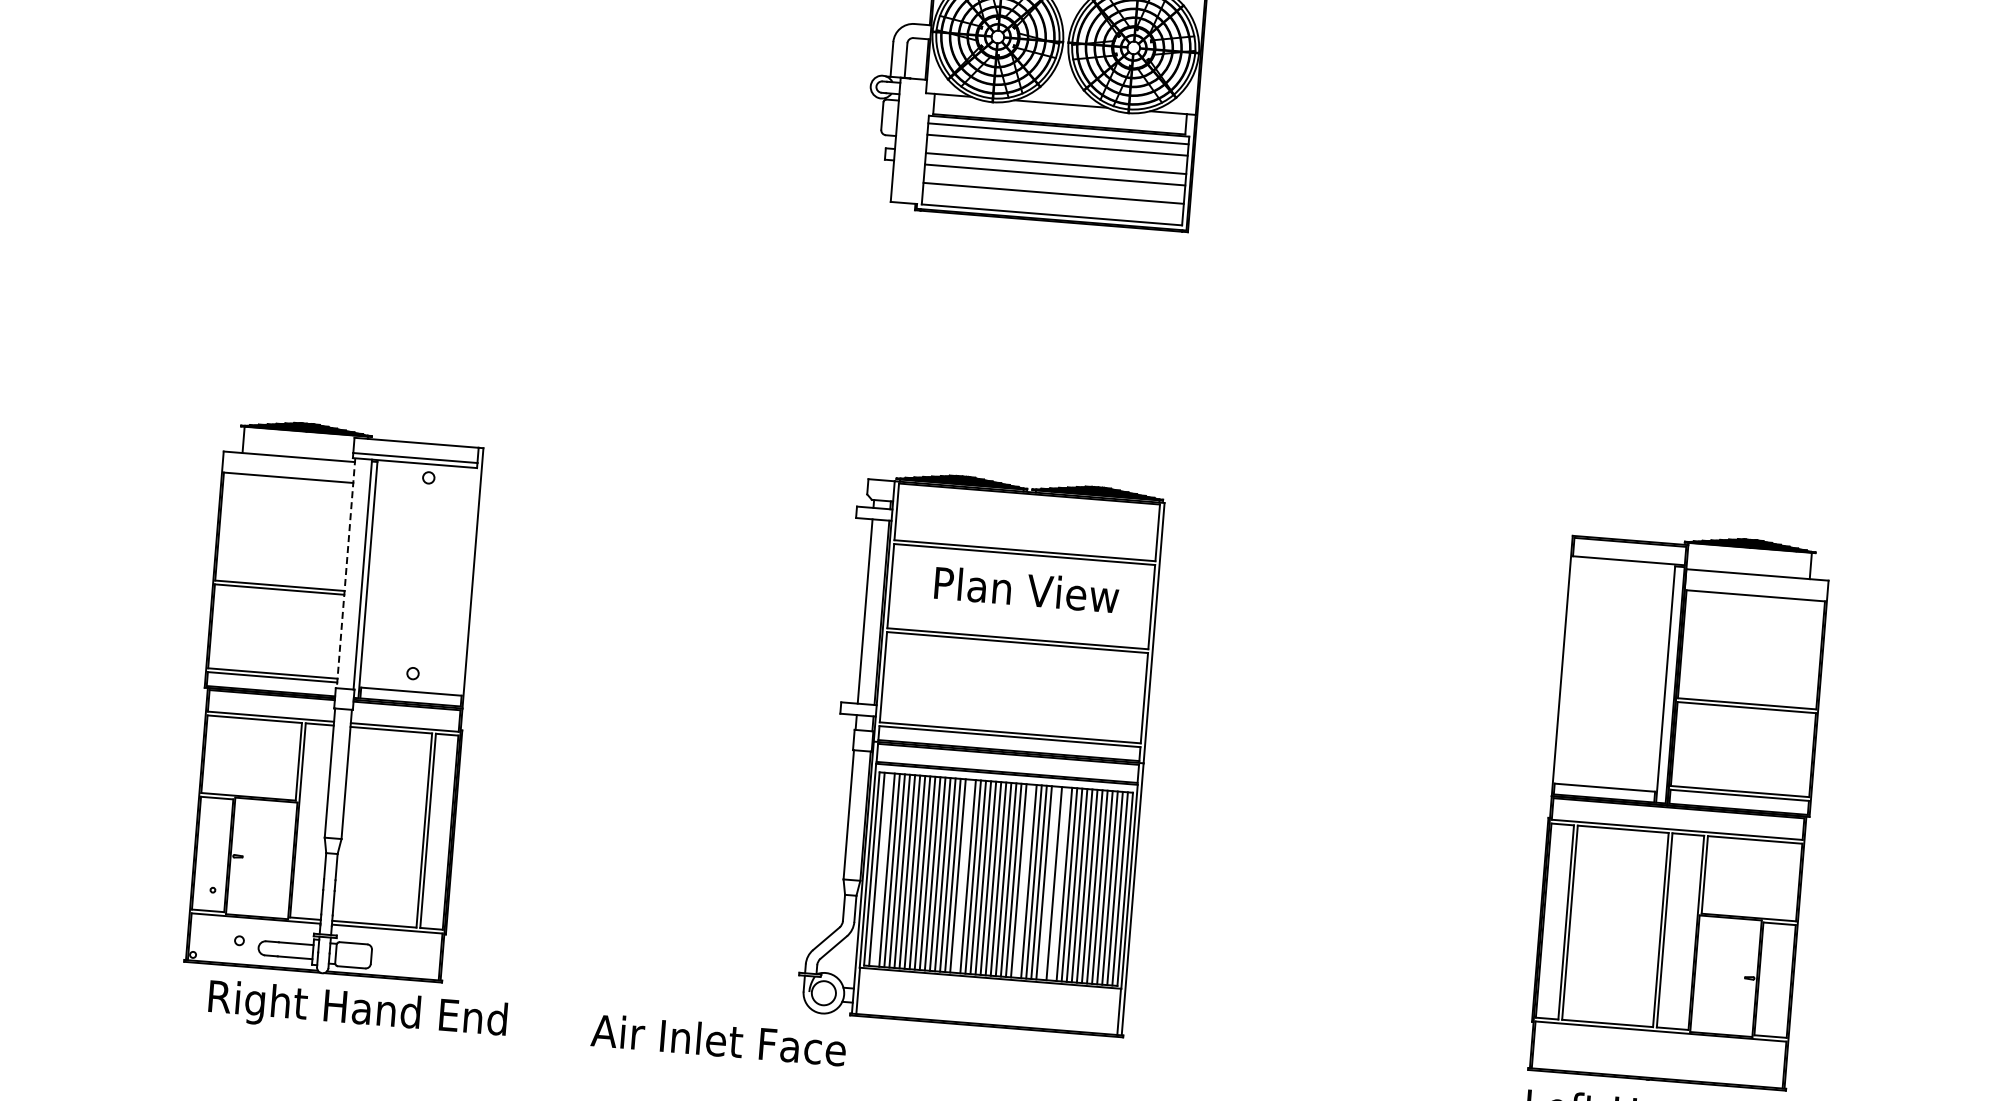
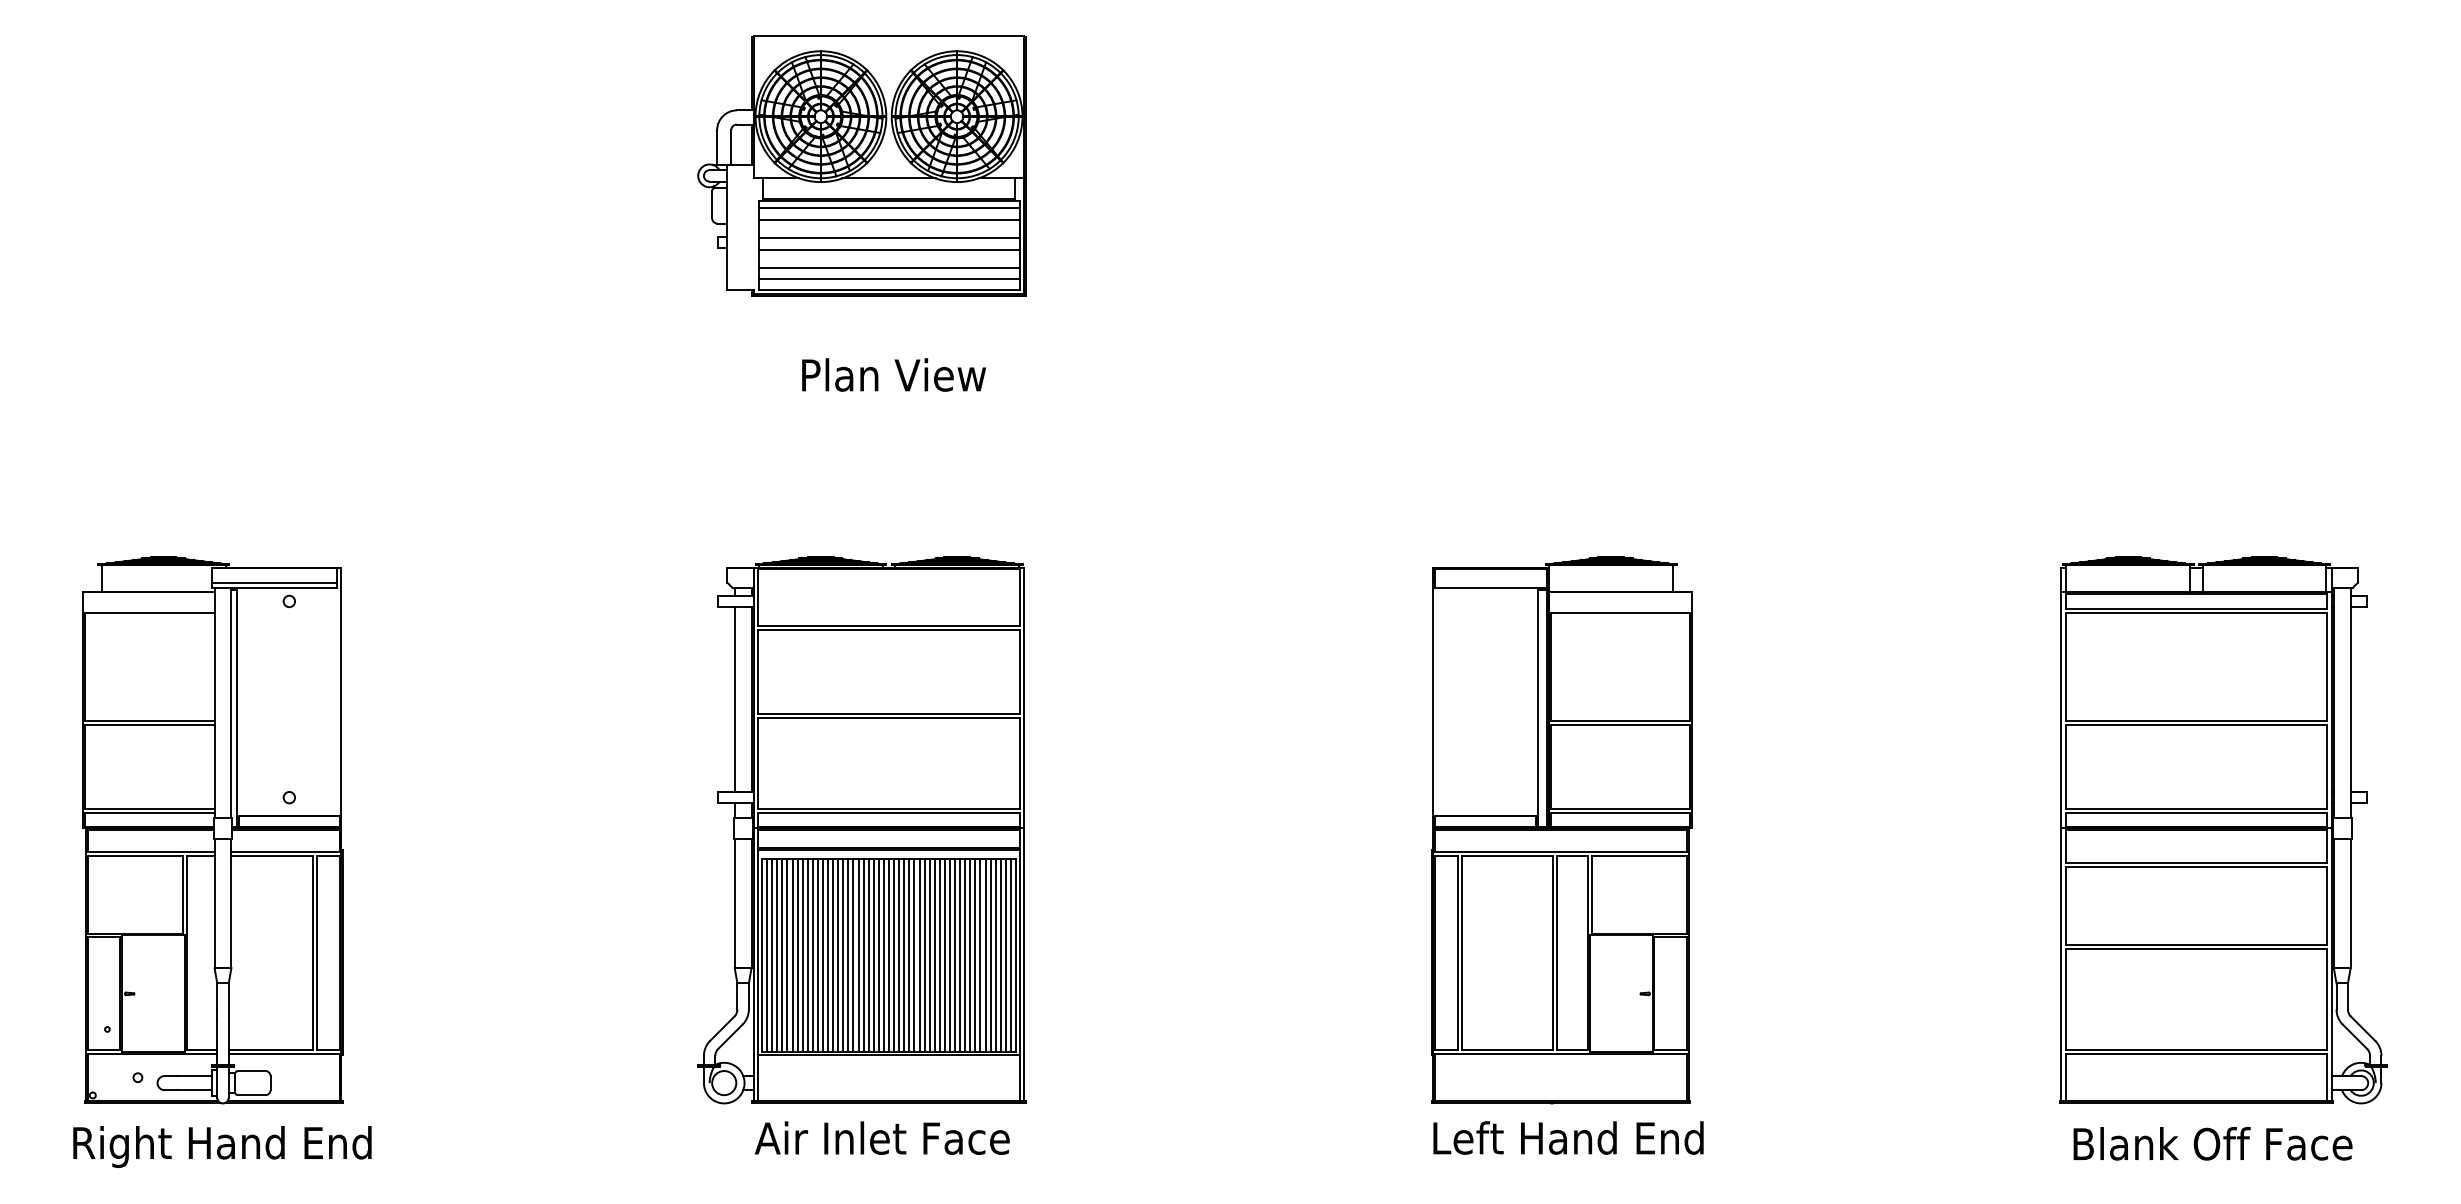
line: (1052, 204) -> (888, 279), added
line: (345, 573) -> (214, 703), dashed -> solid
text: (1027, 589) -> (894, 374), moved
line: (882, 869) -> (772, 955), added
line: (963, 876) -> (853, 955), added
line: (1023, 881) -> (914, 955), added
line: (1048, 883) -> (939, 955), added
line: (1059, 884) -> (950, 955), added
text: (357, 1011) -> (222, 1146), moved
text: (718, 1039) -> (881, 1137), moved

